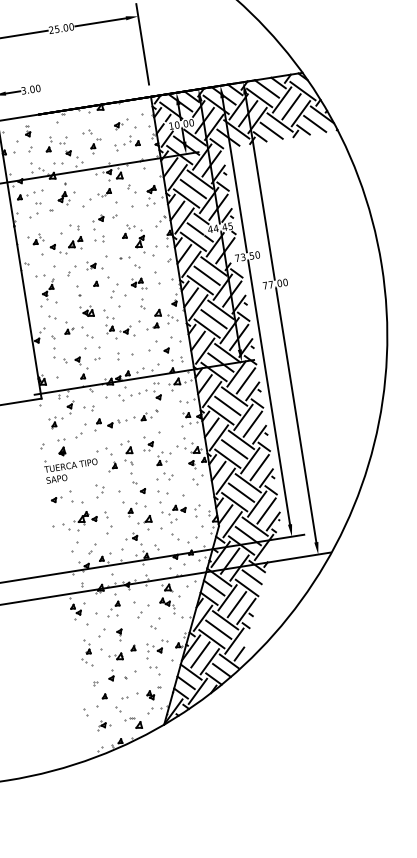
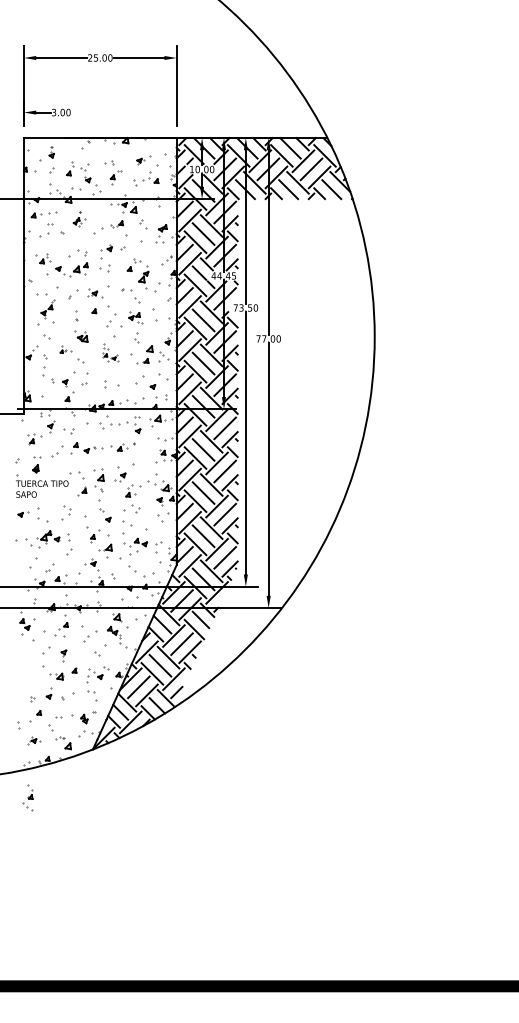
part: (66, 194) -> (79, 219), size x0.7
part: (118, 322) -> (110, 352), size x0.6
part: (72, 327) -> (65, 349), size x0.6
part: (85, 652) -> (27, 797), moved

